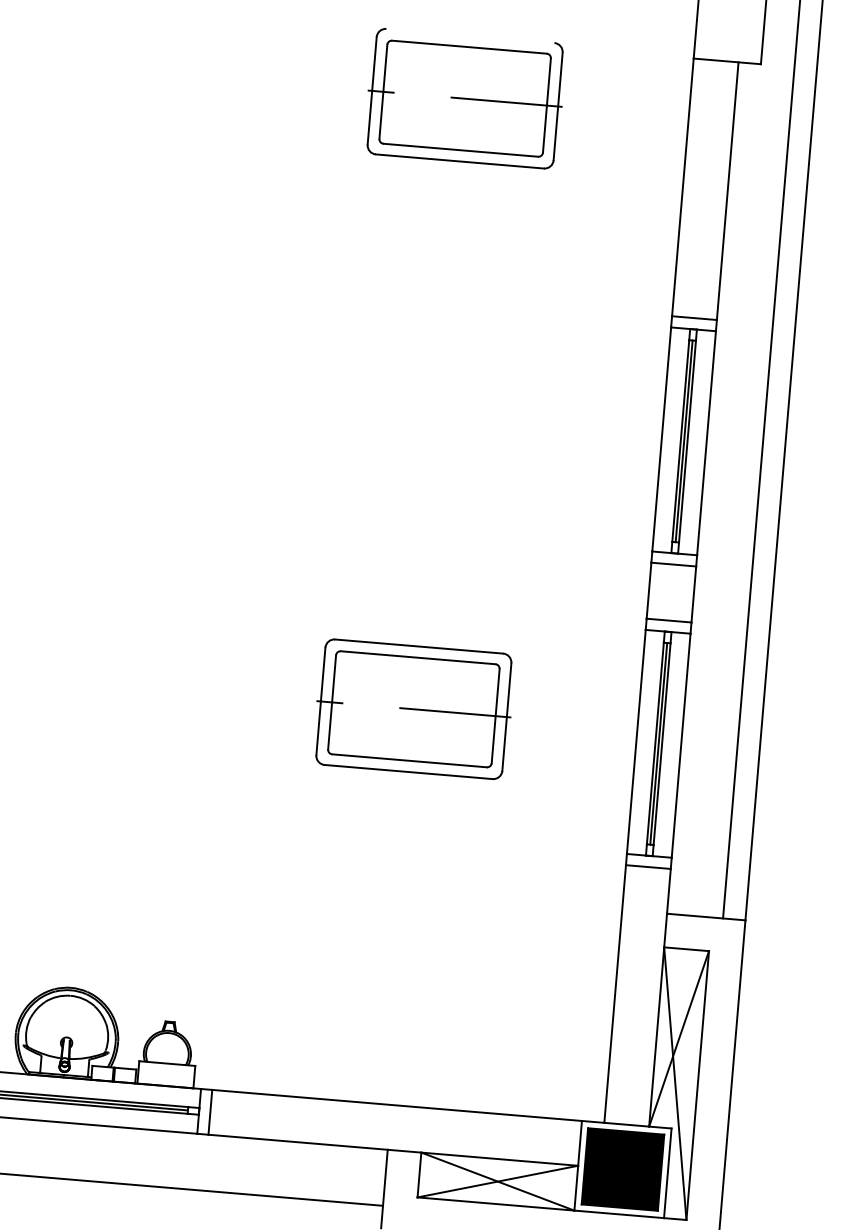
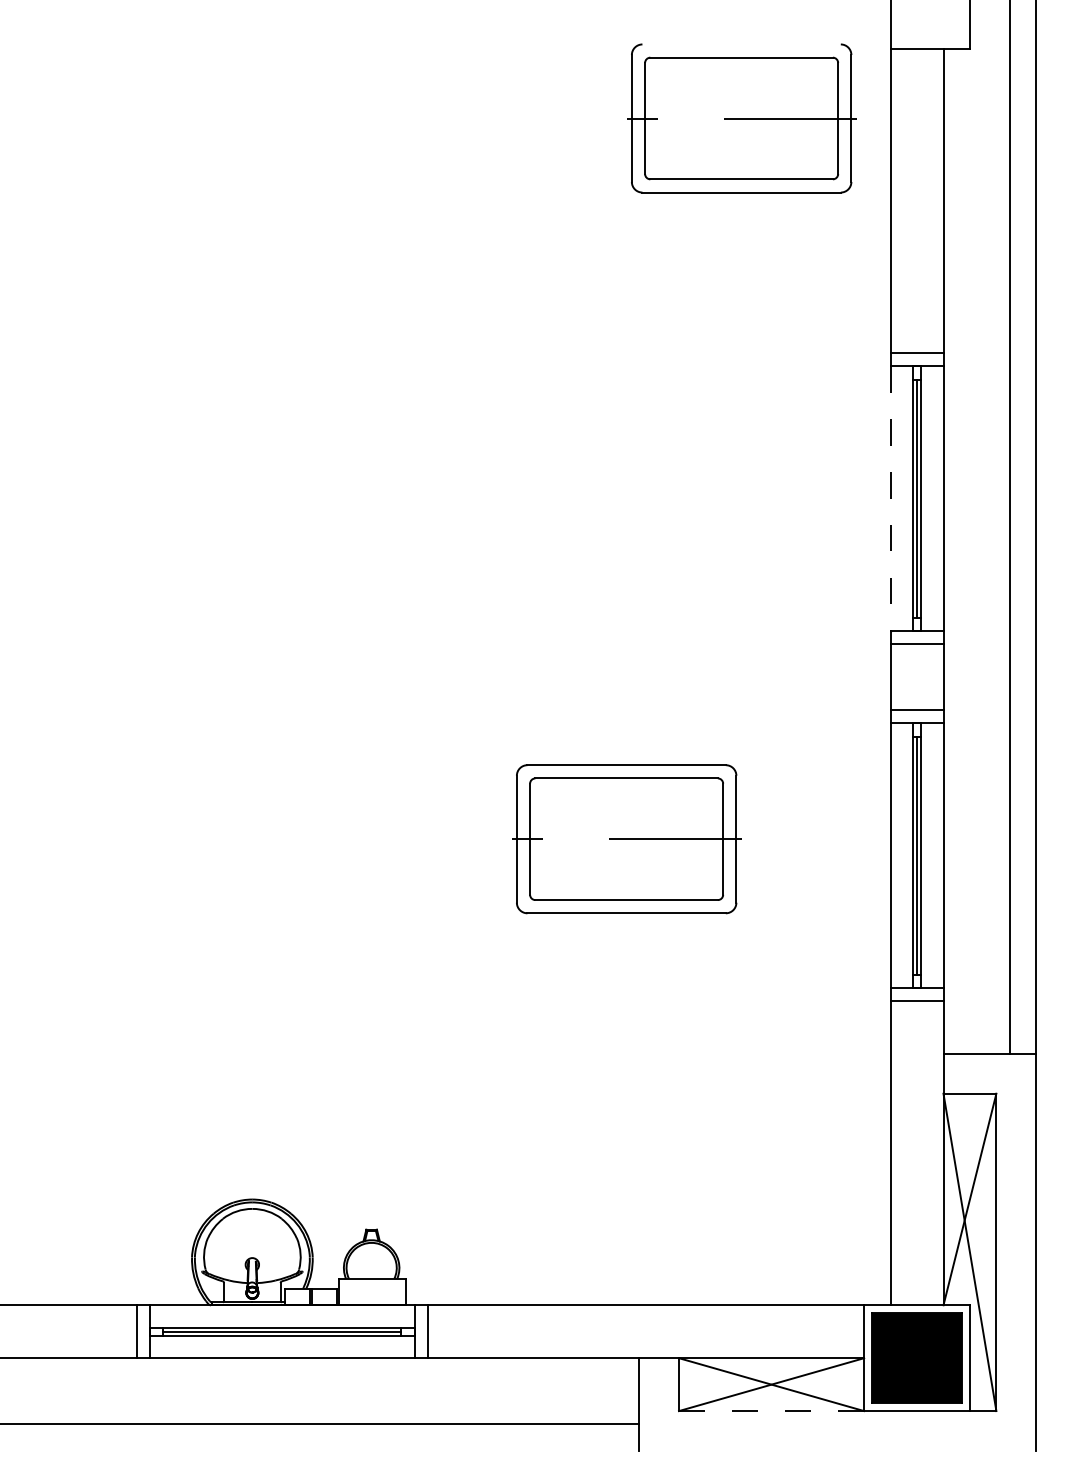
part: (465, 98) -> (741, 118), moved
line: (661, 440) -> (890, 499), solid -> dashed
line: (495, 1204) -> (771, 1411), solid -> dashed

